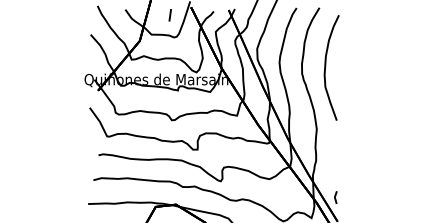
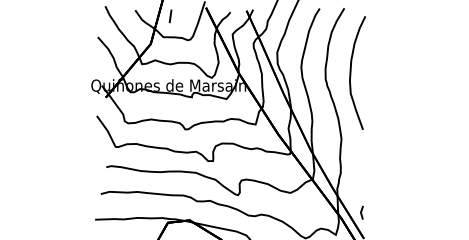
line: (170, 15) -> (170, 16), moved

